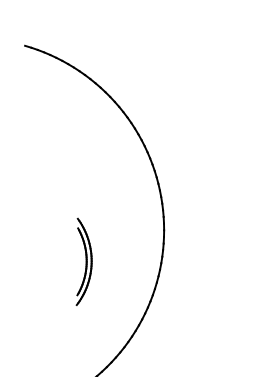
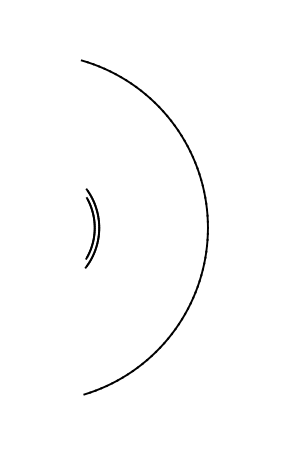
part: (84, 261) -> (92, 228), moved

